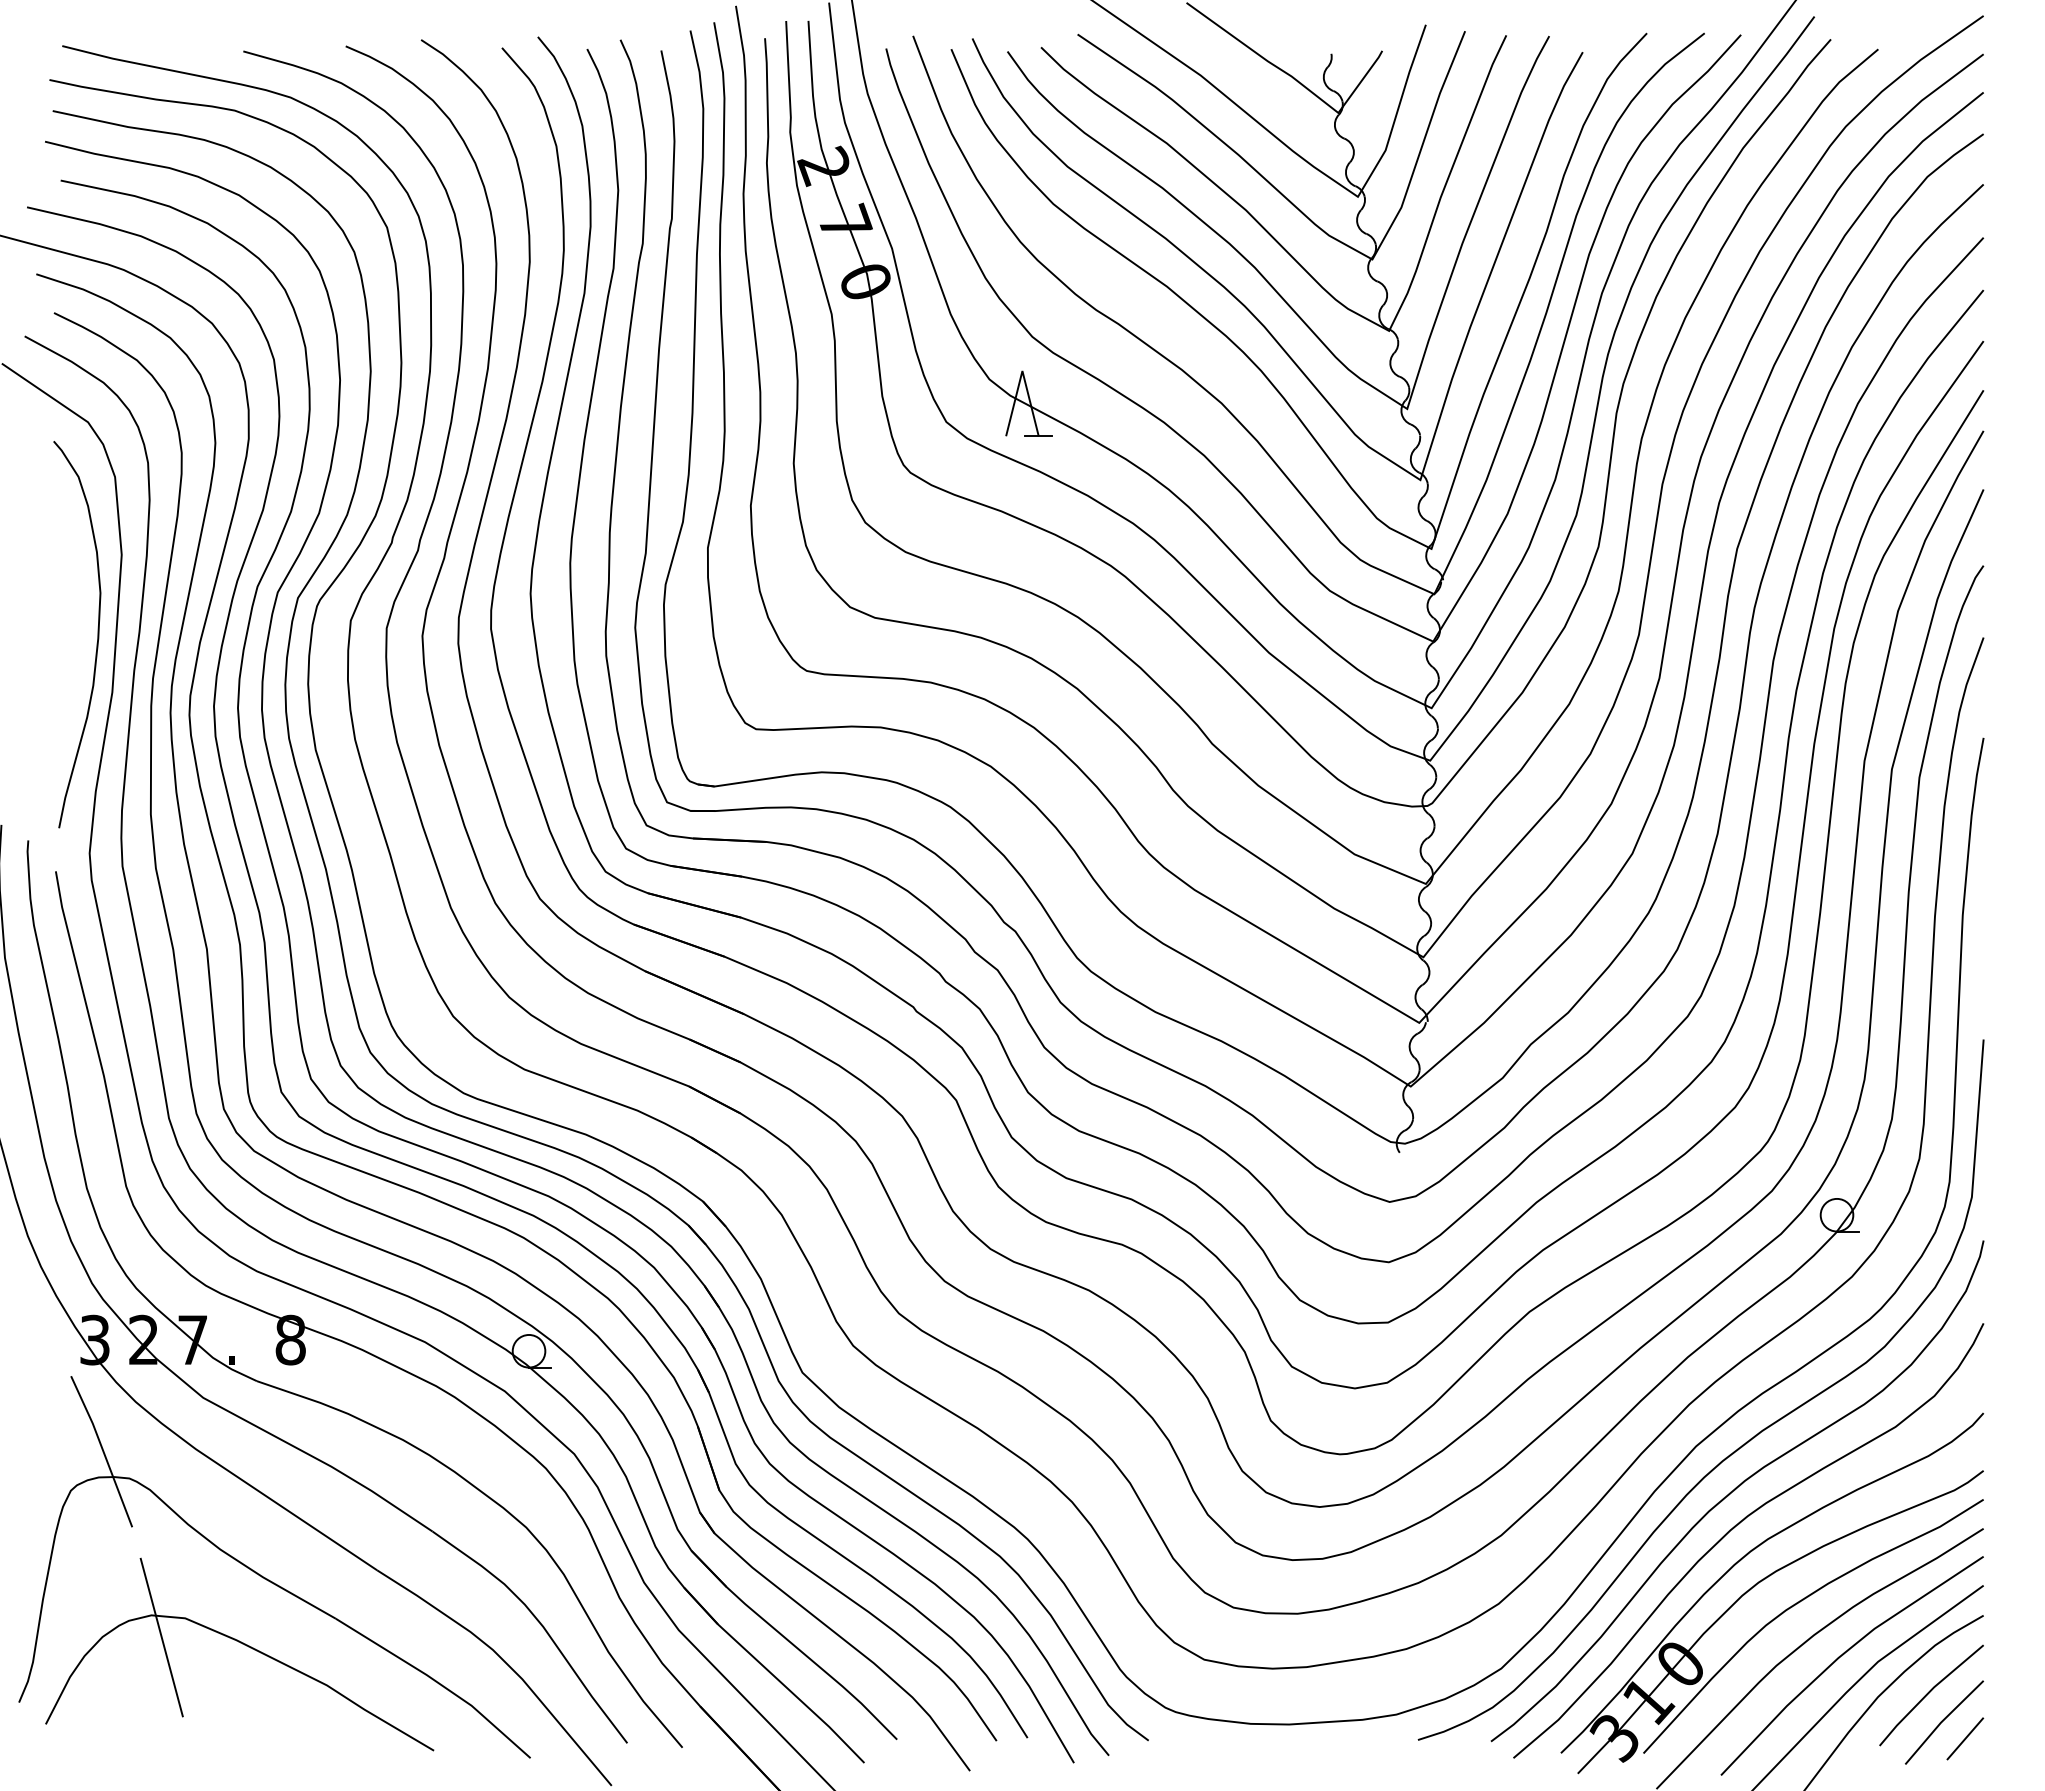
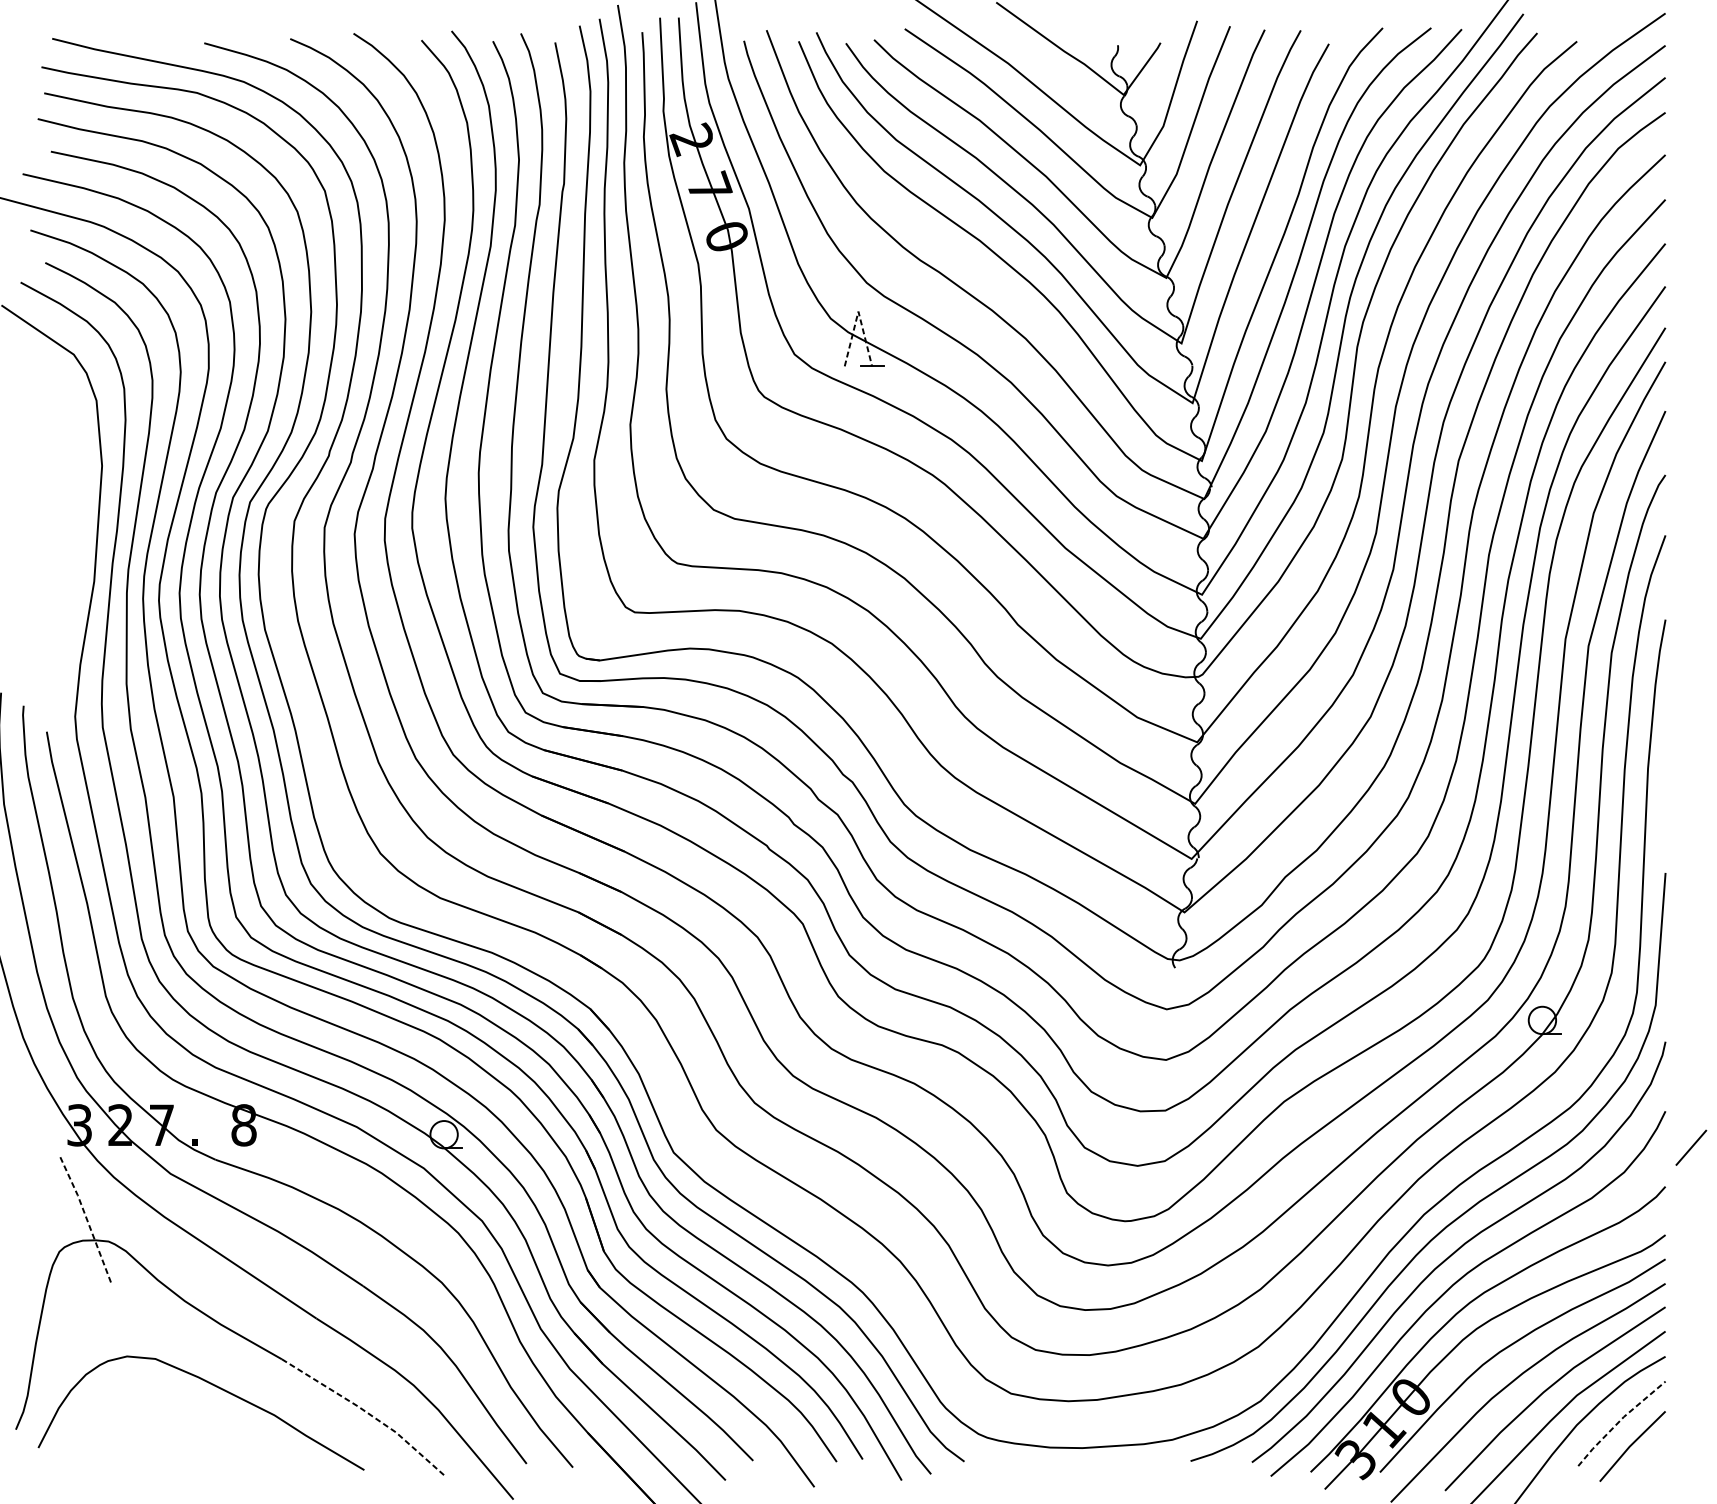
line: (1022, 371) -> (858, 311), solid -> dashed
curve: (97, 634) -> (81, 532), removed
line: (102, 1449) -> (85, 1217), solid -> dashed
line: (161, 1637) -> (135, 1375), removed
line: (438, 1682) -> (368, 1412), solid -> dashed
line: (1929, 1692) -> (1620, 1421), solid -> dashed
line: (1965, 1738) -> (1691, 1147), moved

